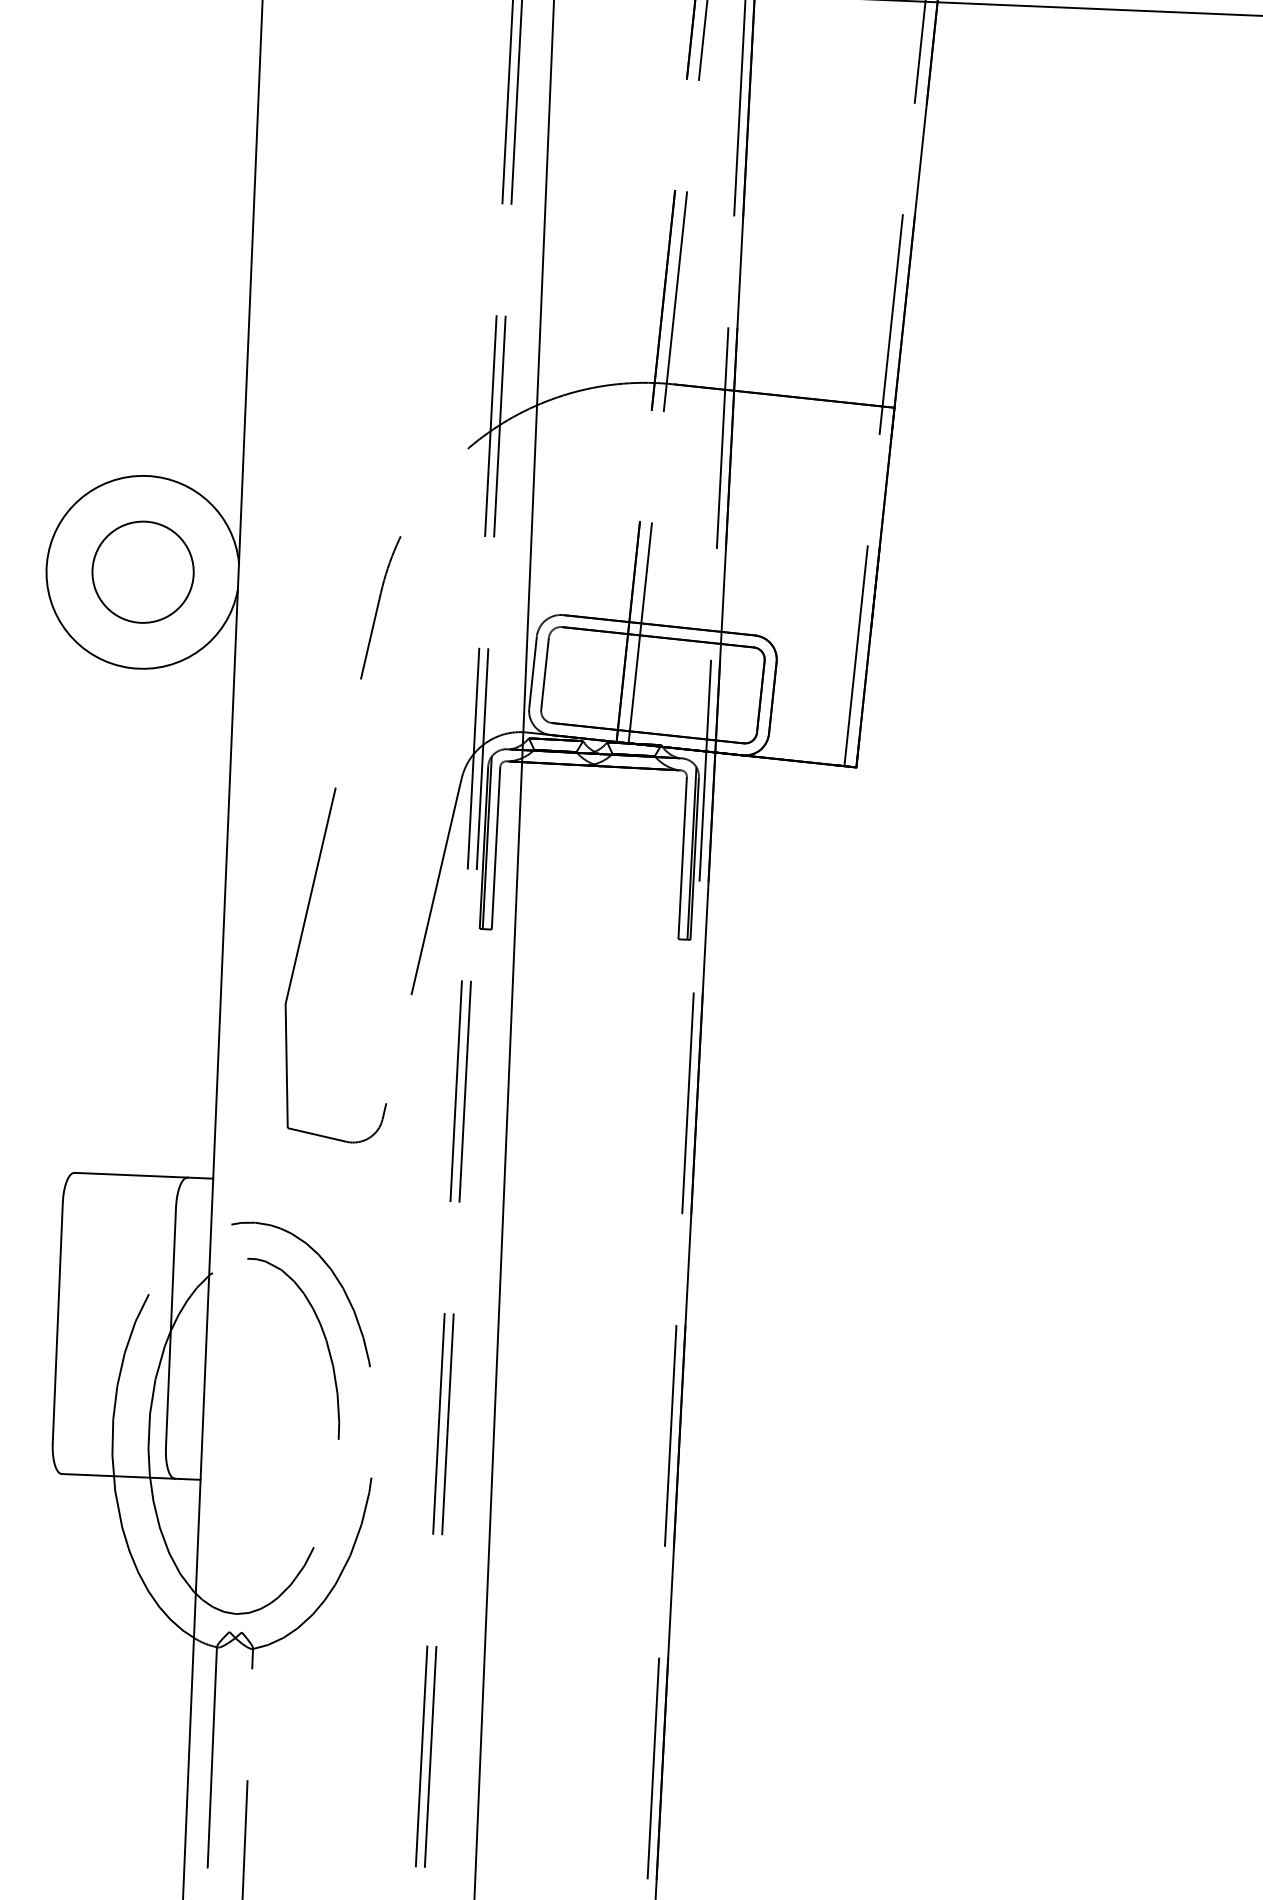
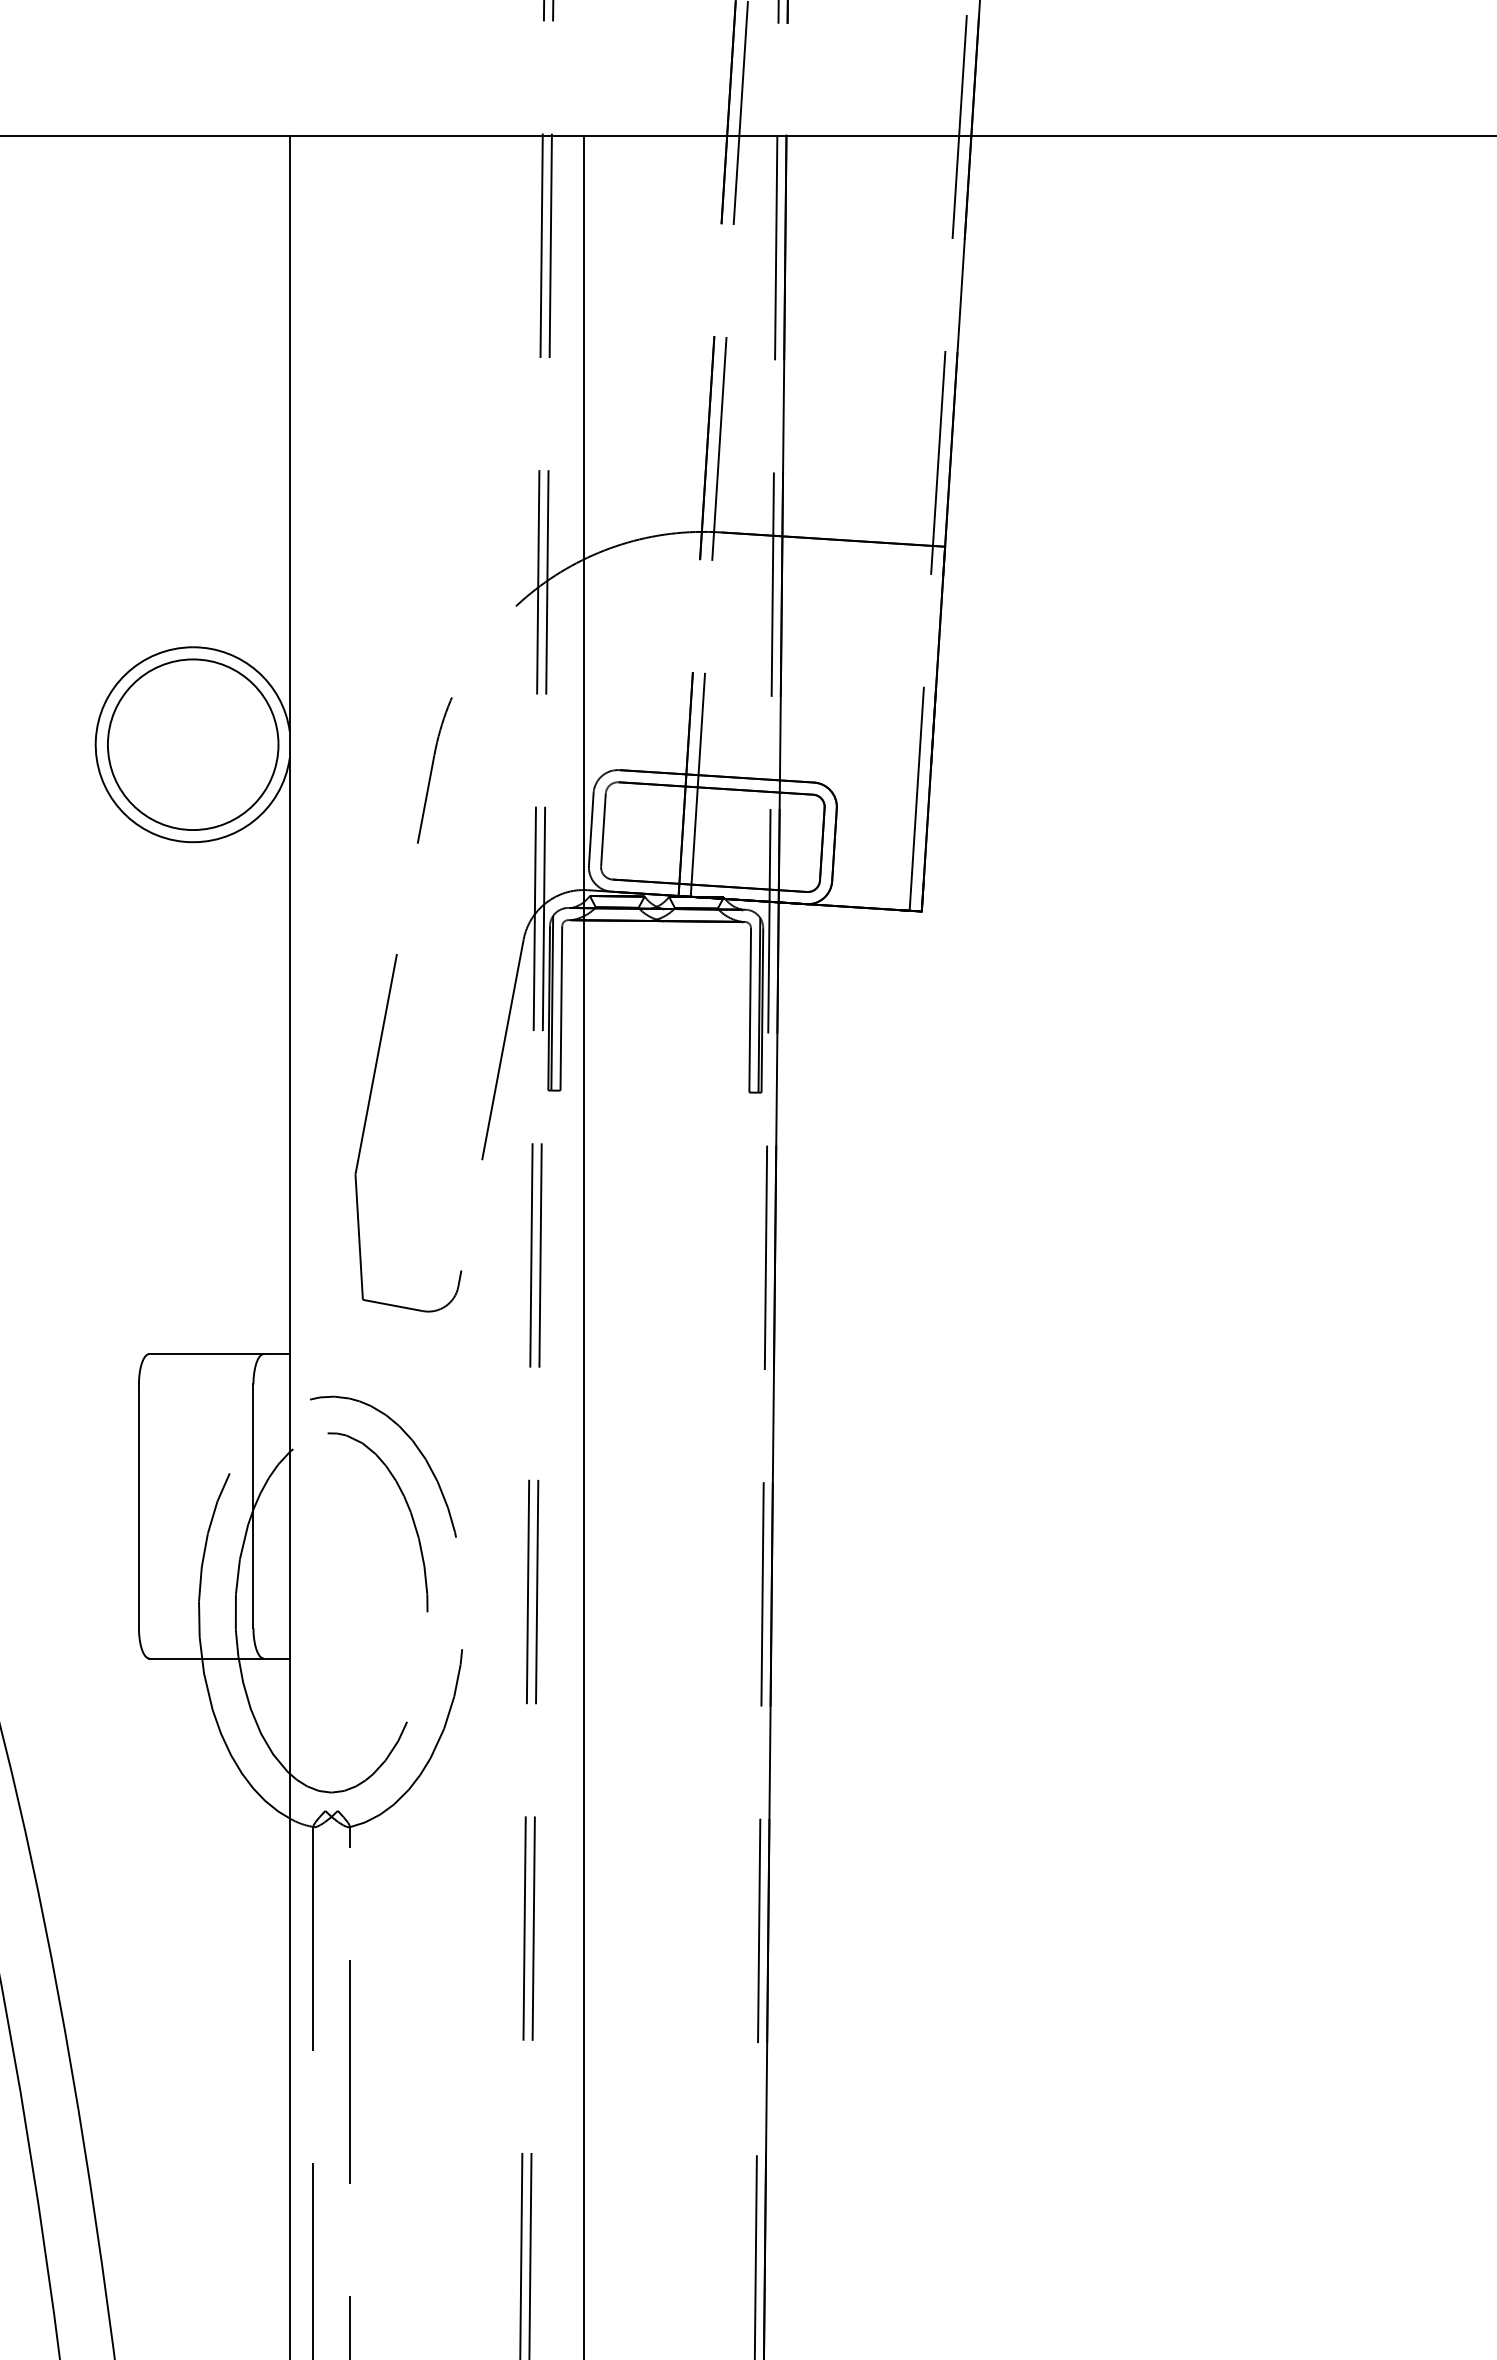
circle: (143, 572) -> (193, 744), size x1.67

